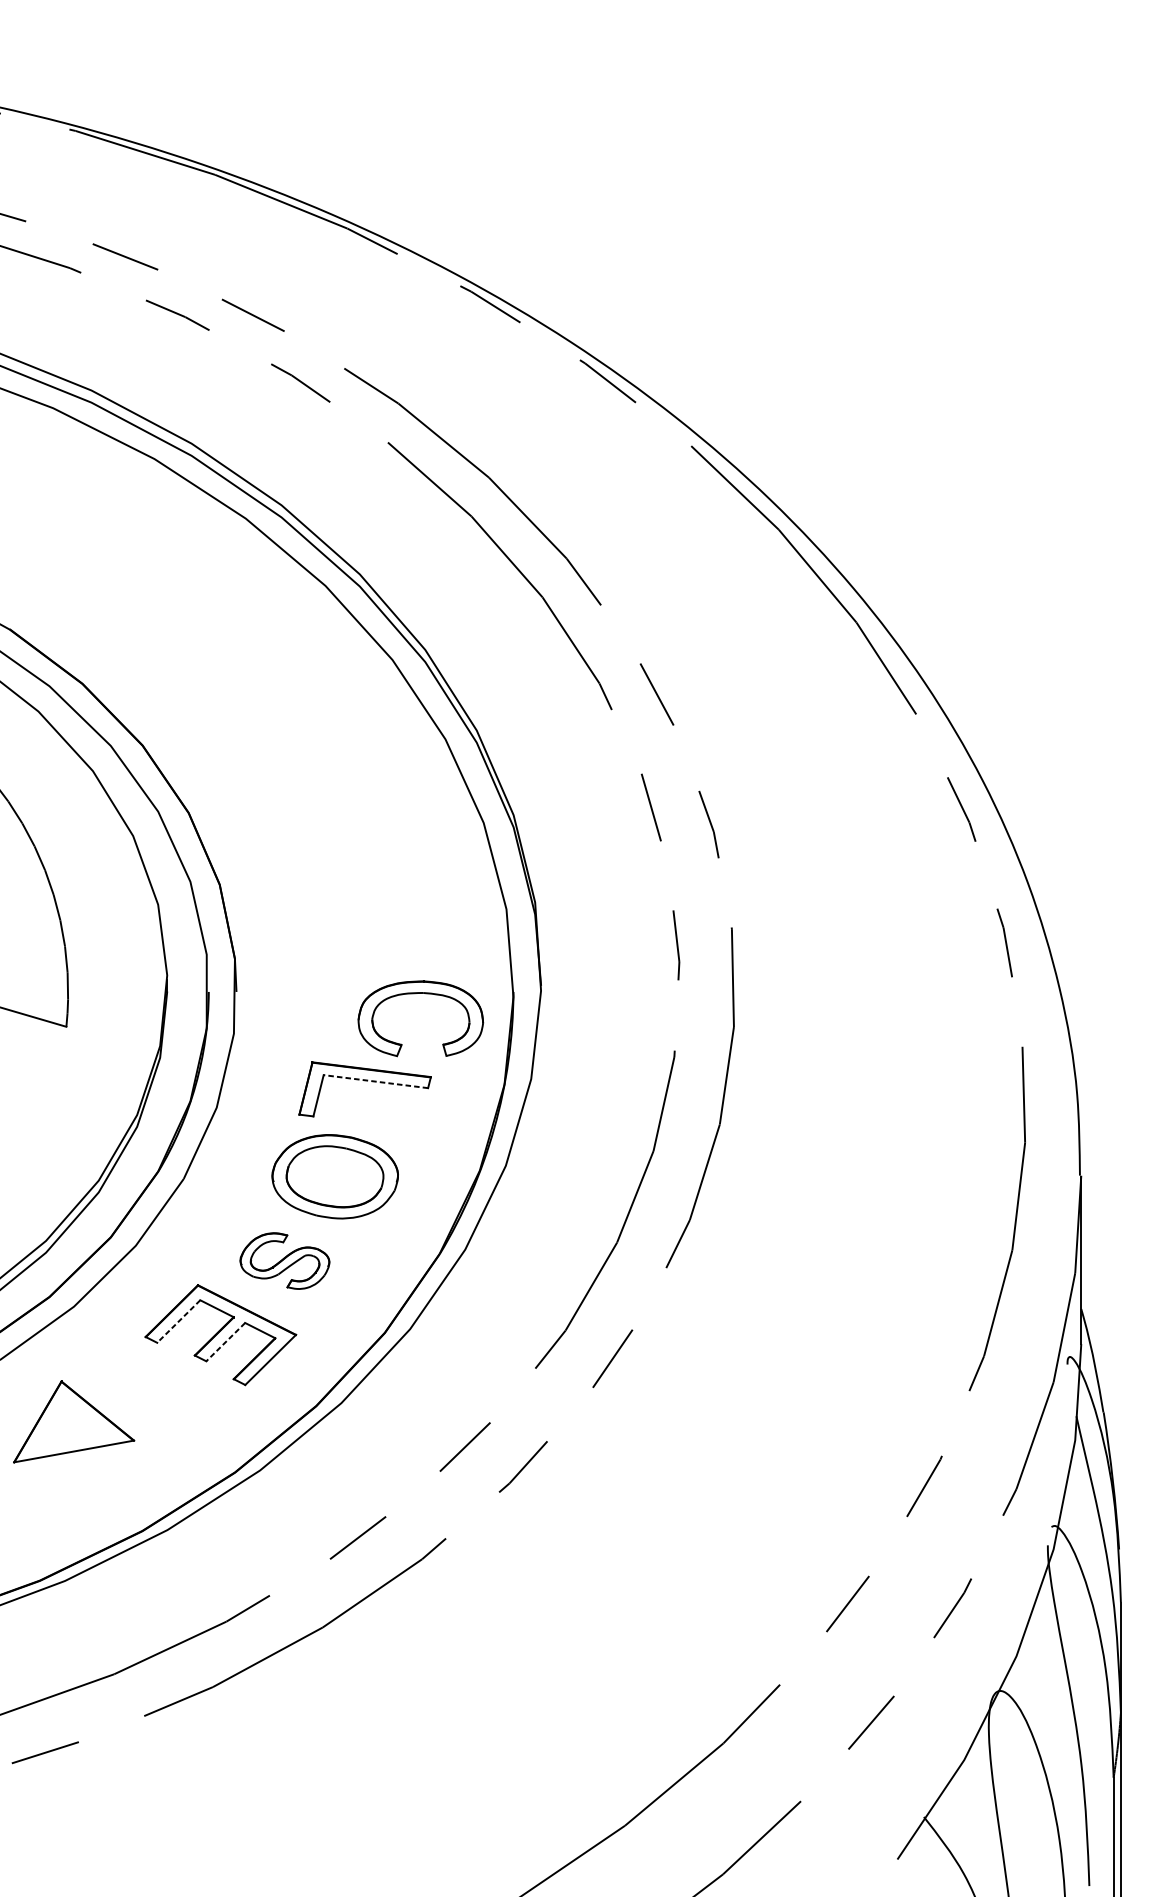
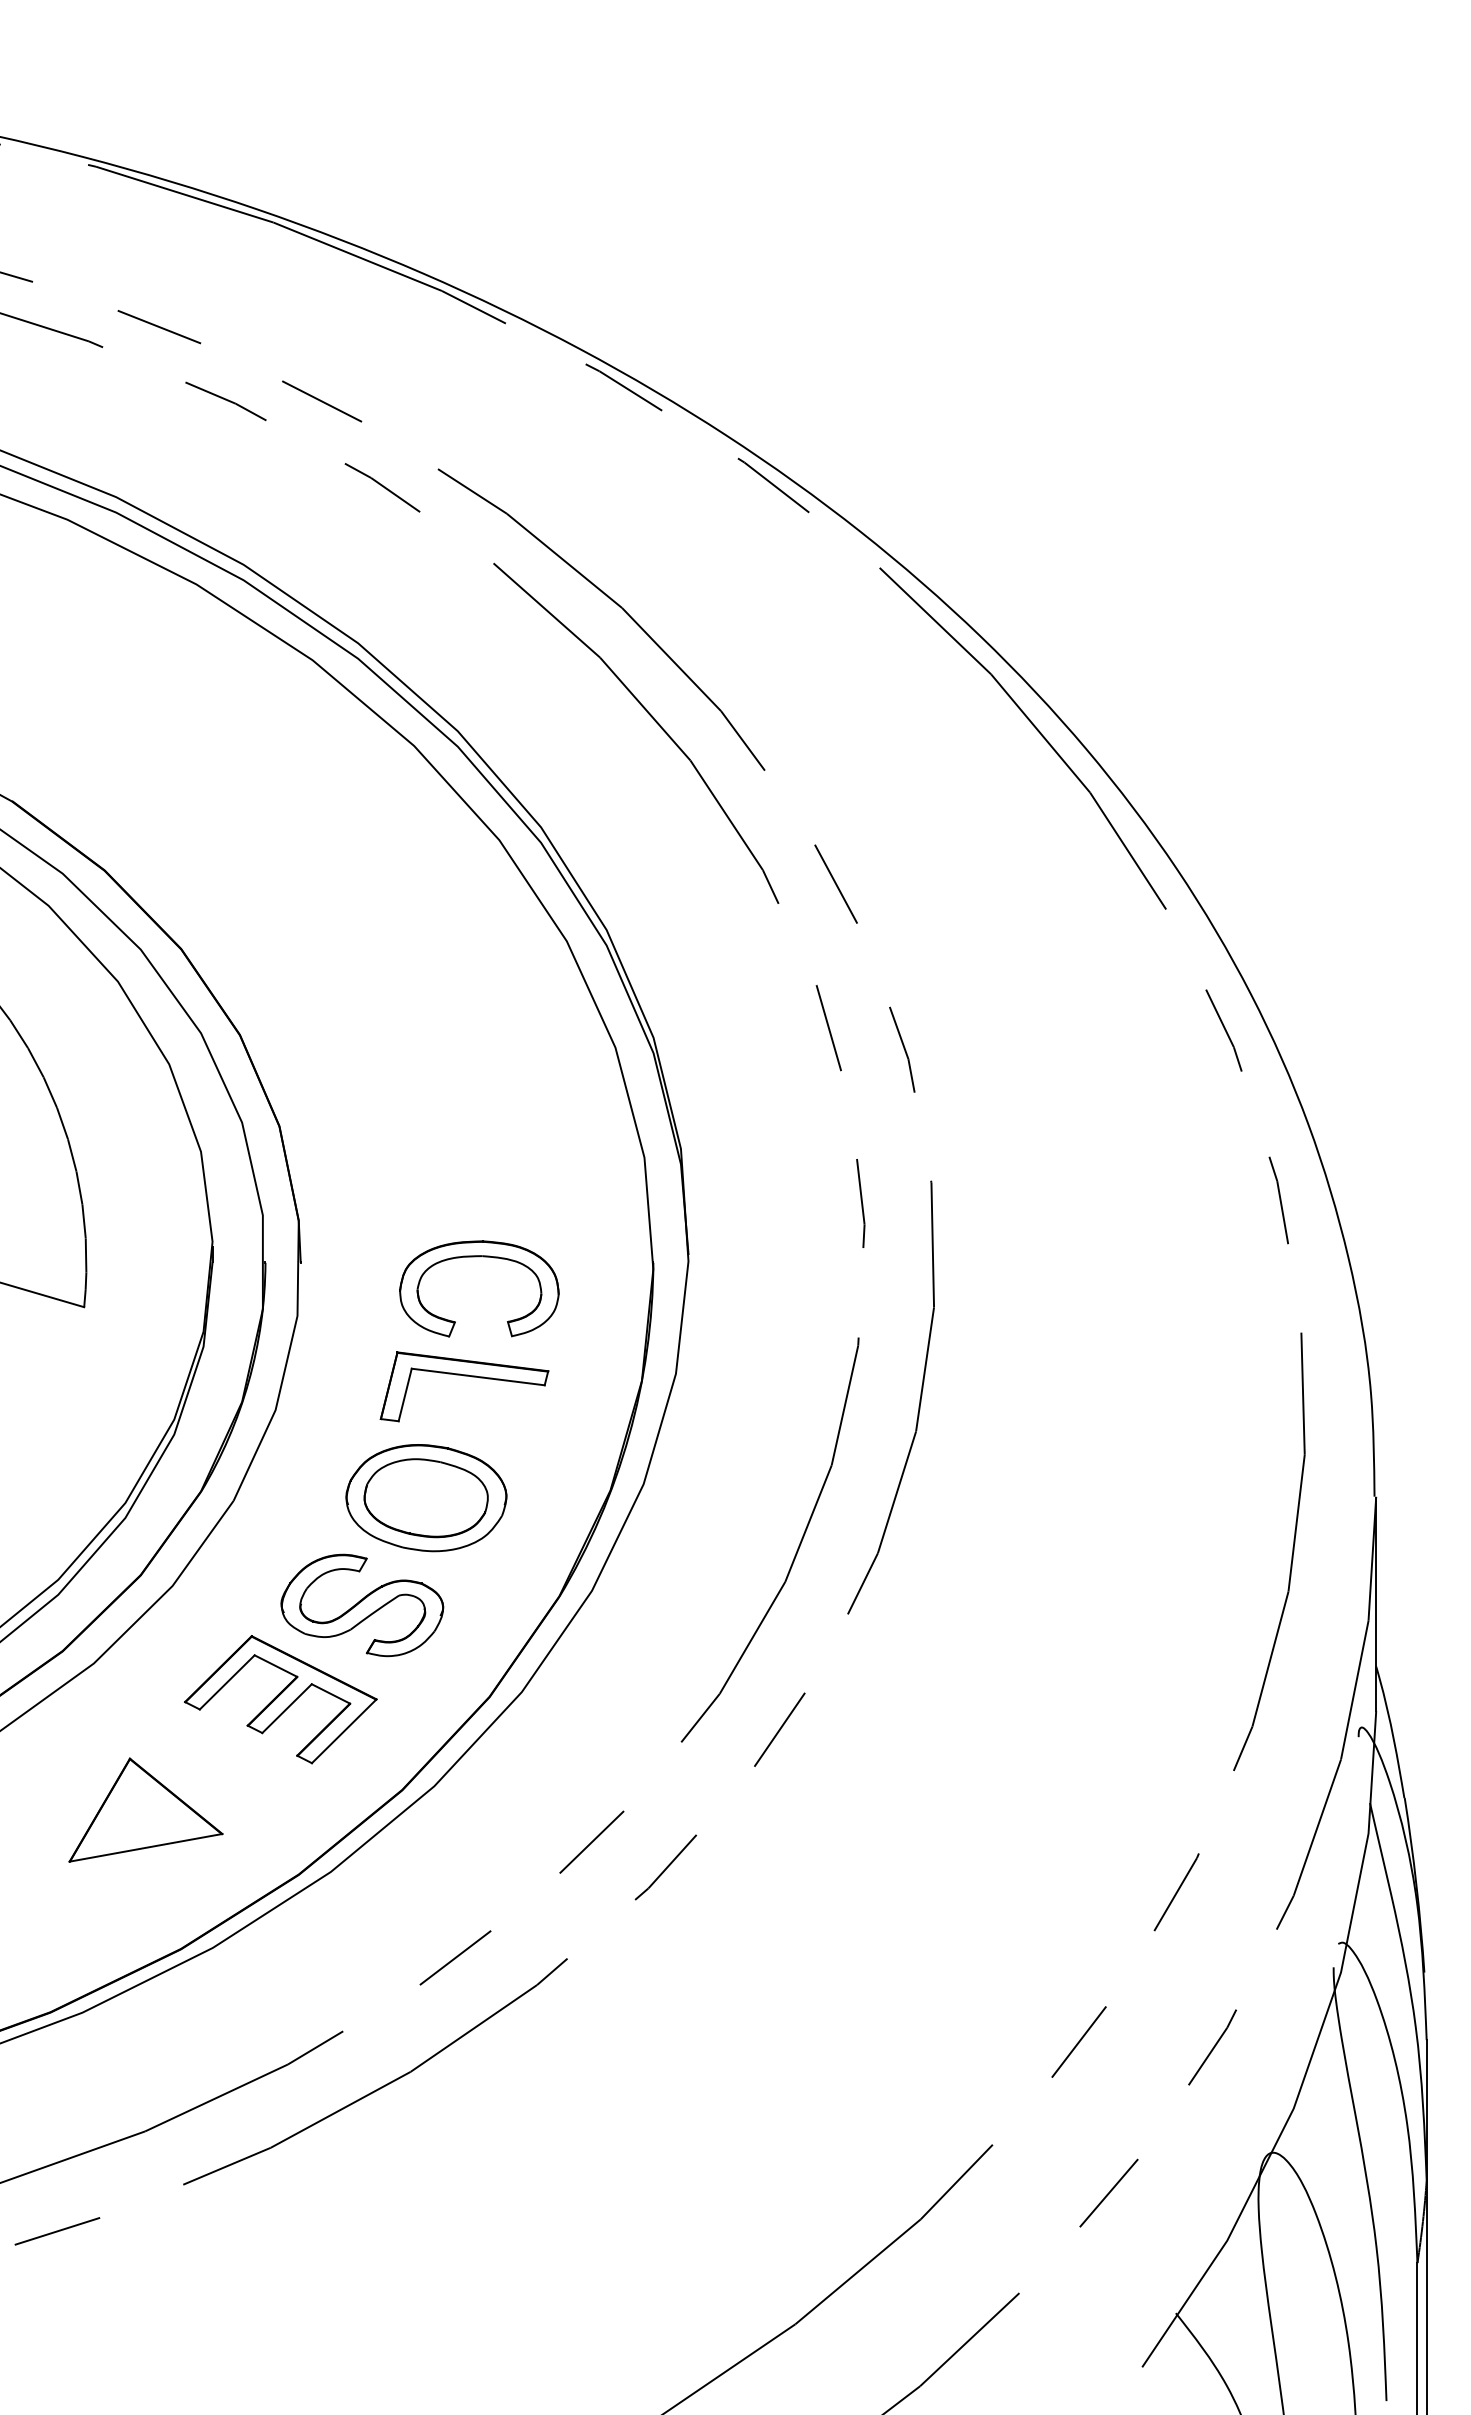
part: (420, 994) -> (479, 1257), moved
line: (376, 1082) -> (478, 1377), dashed -> solid
part: (285, 1261) -> (362, 1605), size x1.43
line: (178, 1321) -> (227, 1682), dashed -> solid
line: (226, 1342) -> (287, 1708), dashed -> solid
part: (73, 1421) -> (145, 1809), moved

